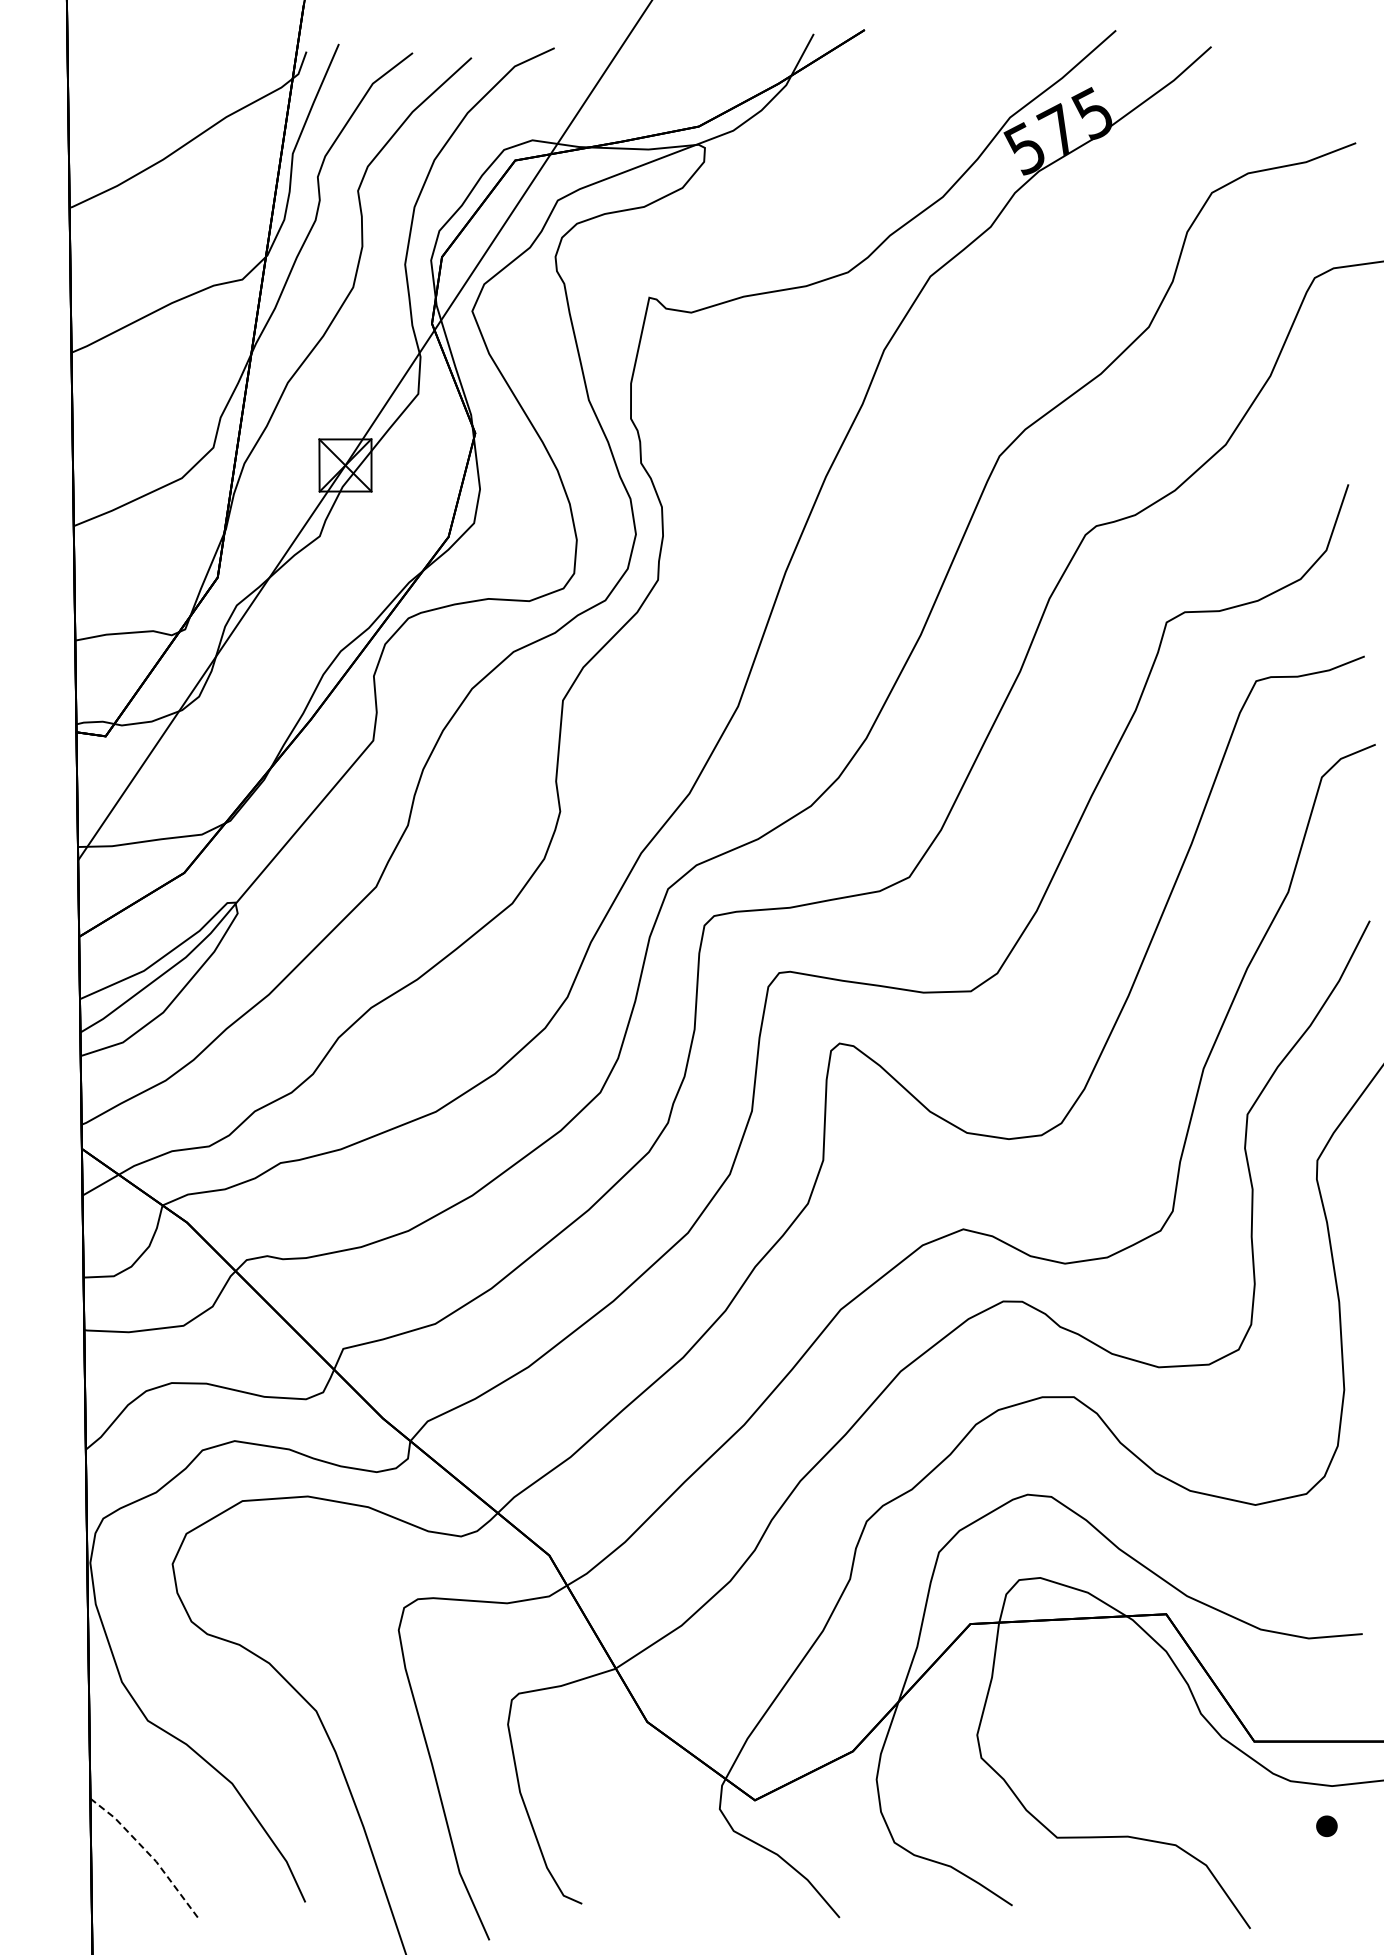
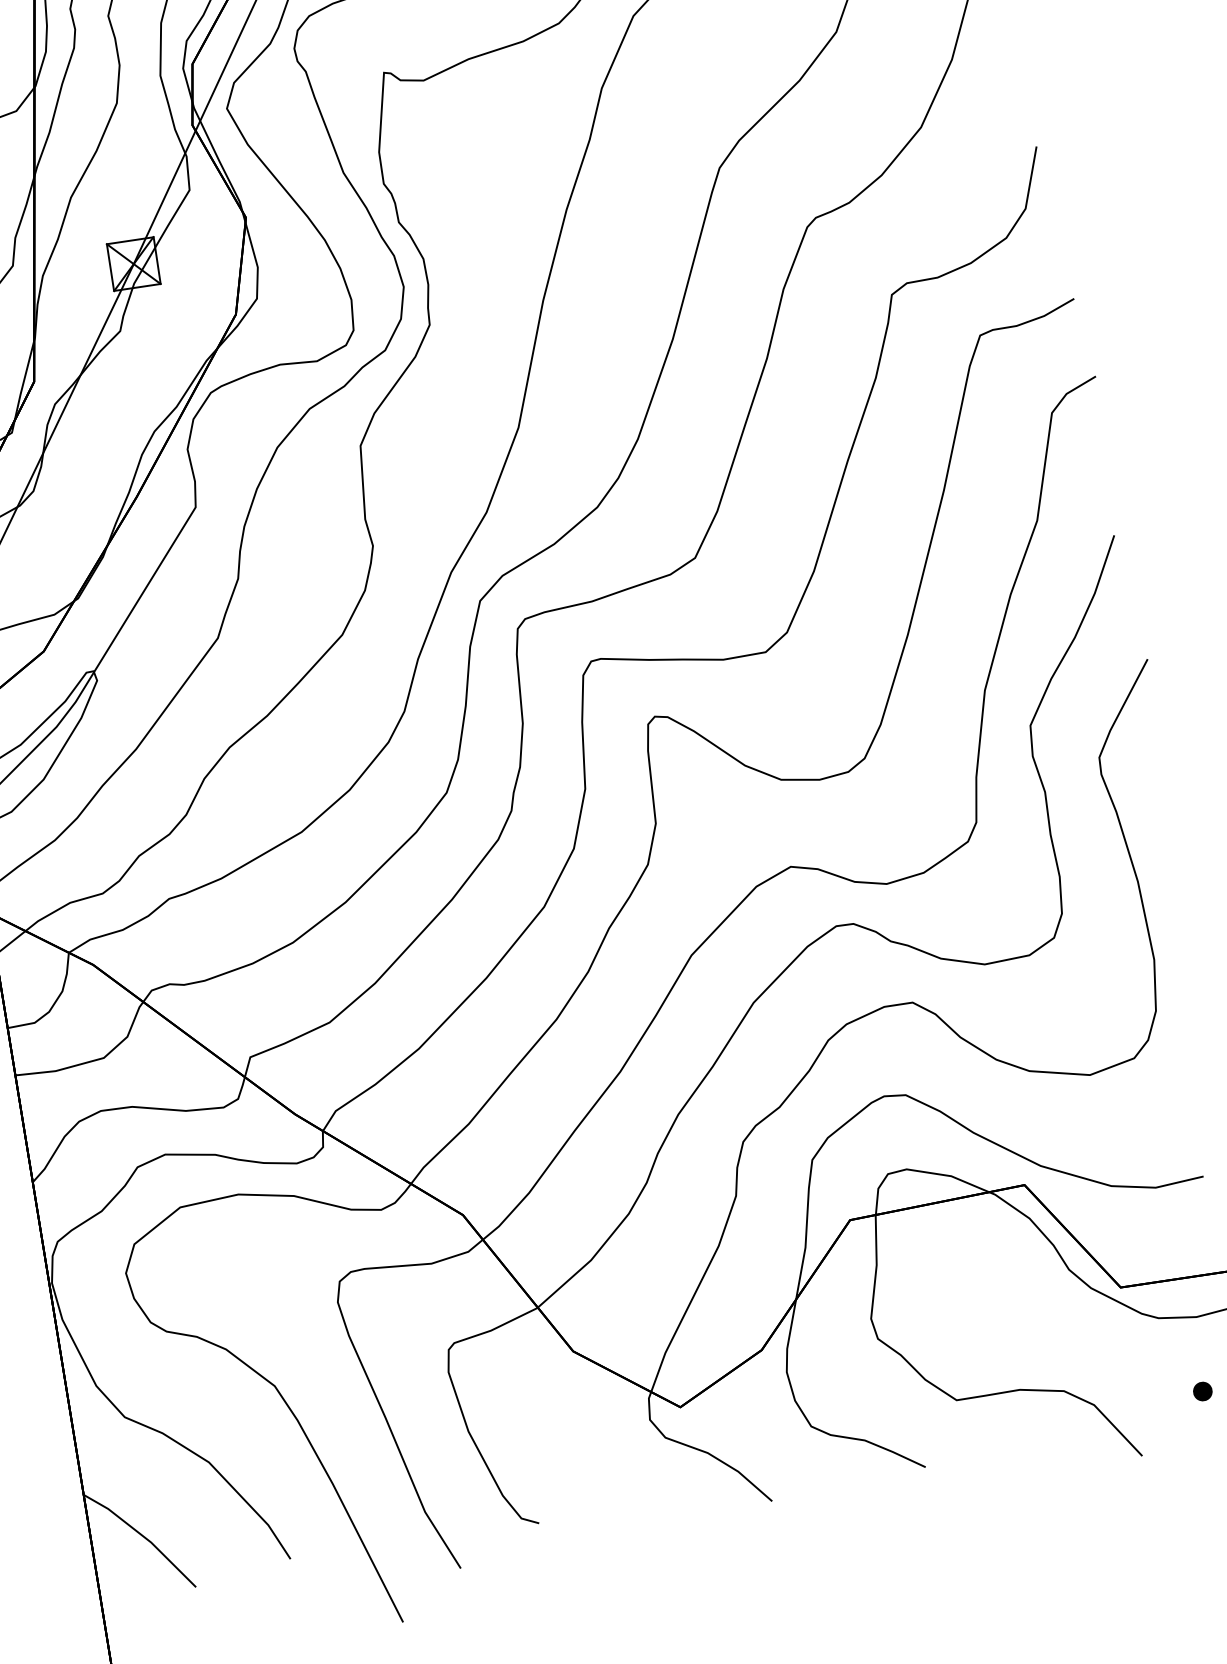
part: (1326, 1826) -> (1202, 1391), moved
line: (148, 1853) -> (143, 1536), dashed -> solid

